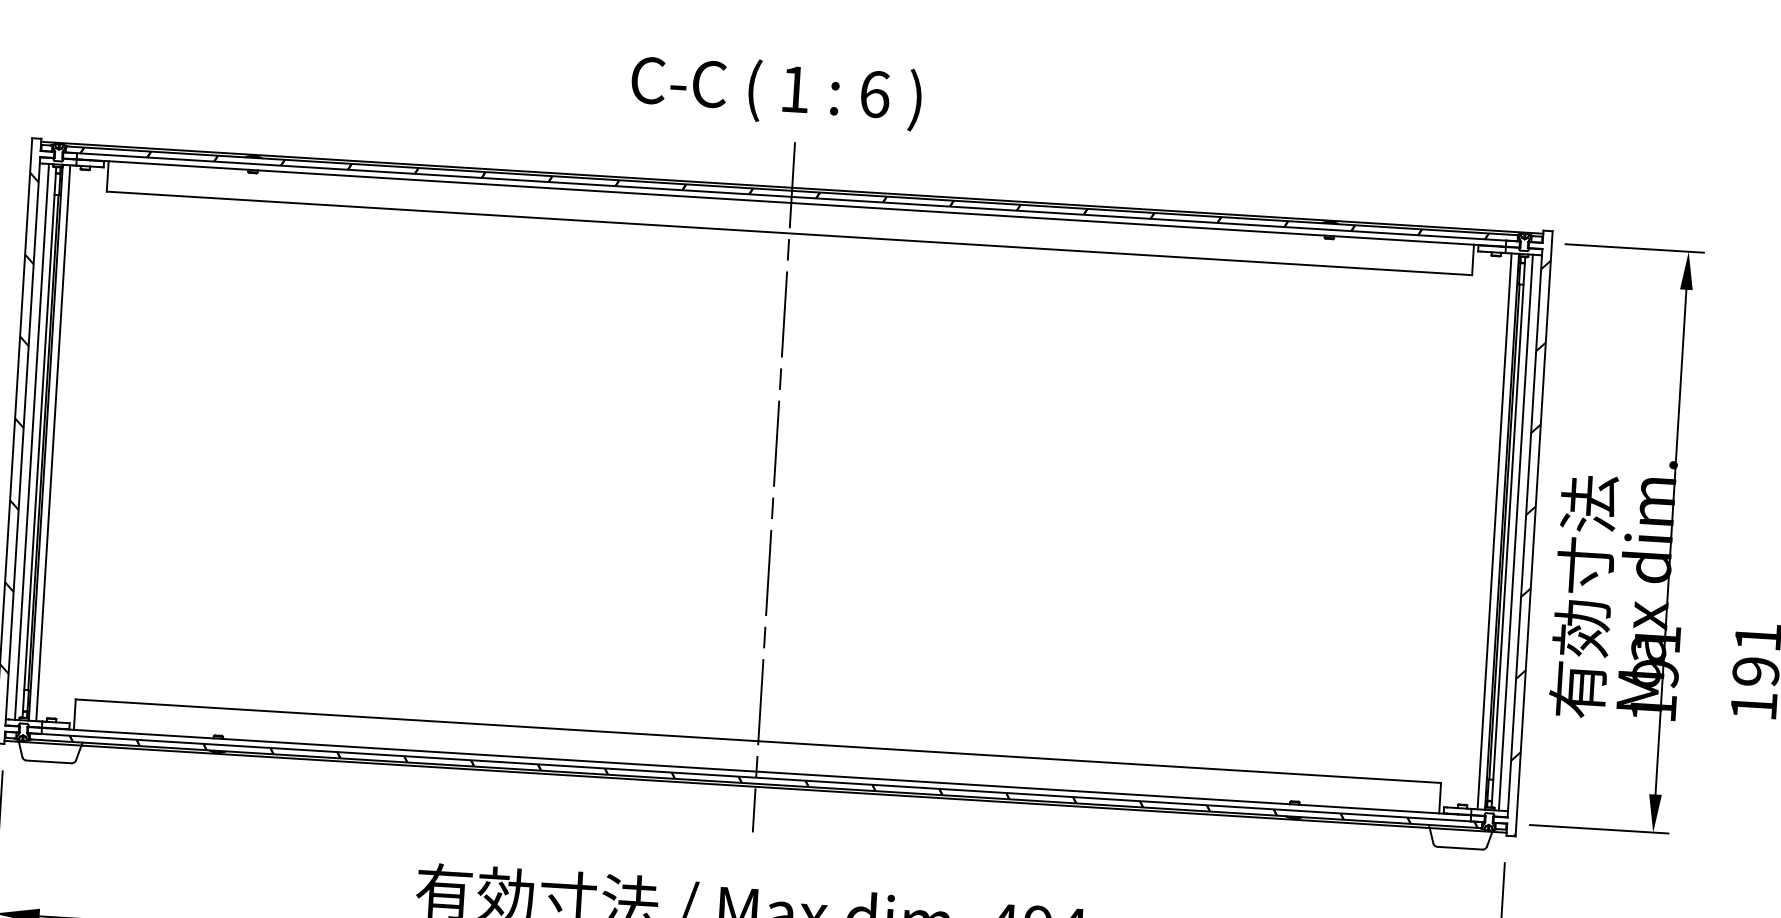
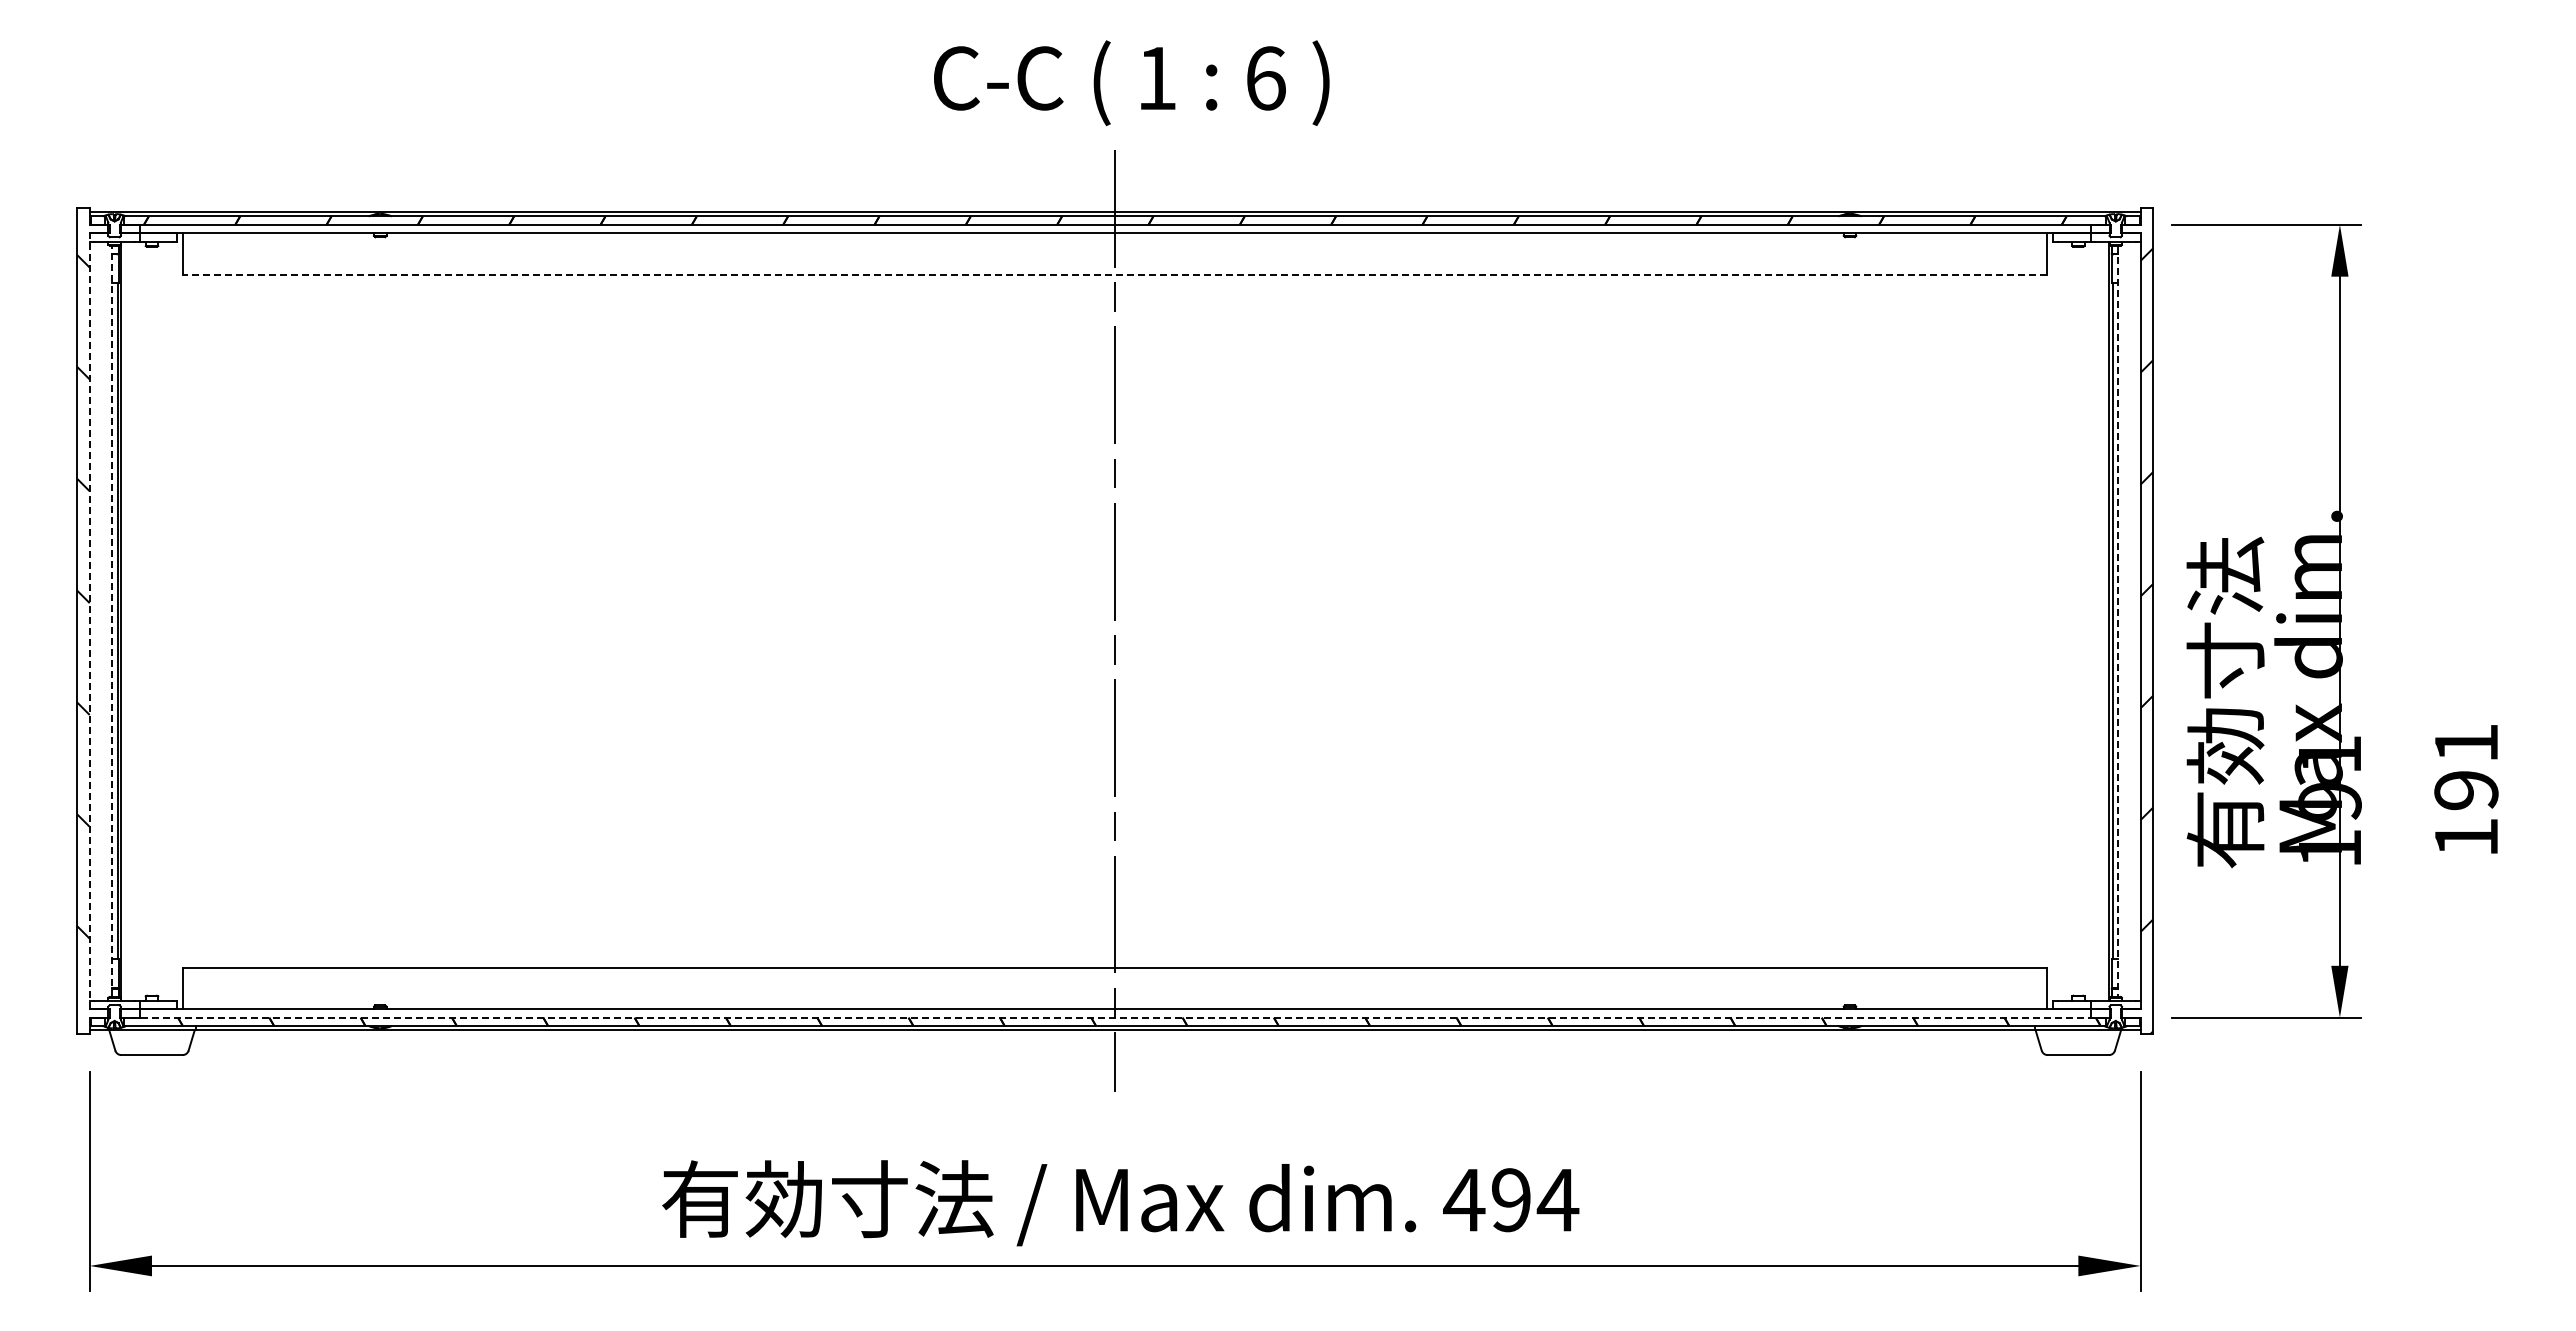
text: (776, 91) -> (1131, 82), moved
line: (788, 233) -> (1114, 274), solid -> dashed
line: (22, 440) -> (89, 620), solid -> dashed
line: (32, 441) -> (102, 620), removed
line: (39, 442) -> (112, 621), solid -> dashed
line: (53, 442) -> (131, 620), removed
line: (1494, 530) -> (2099, 620), removed
line: (1508, 532) -> (2118, 621), solid -> dashed
line: (1516, 532) -> (2128, 620), removed
line: (755, 777) -> (1114, 1017), solid -> dashed

